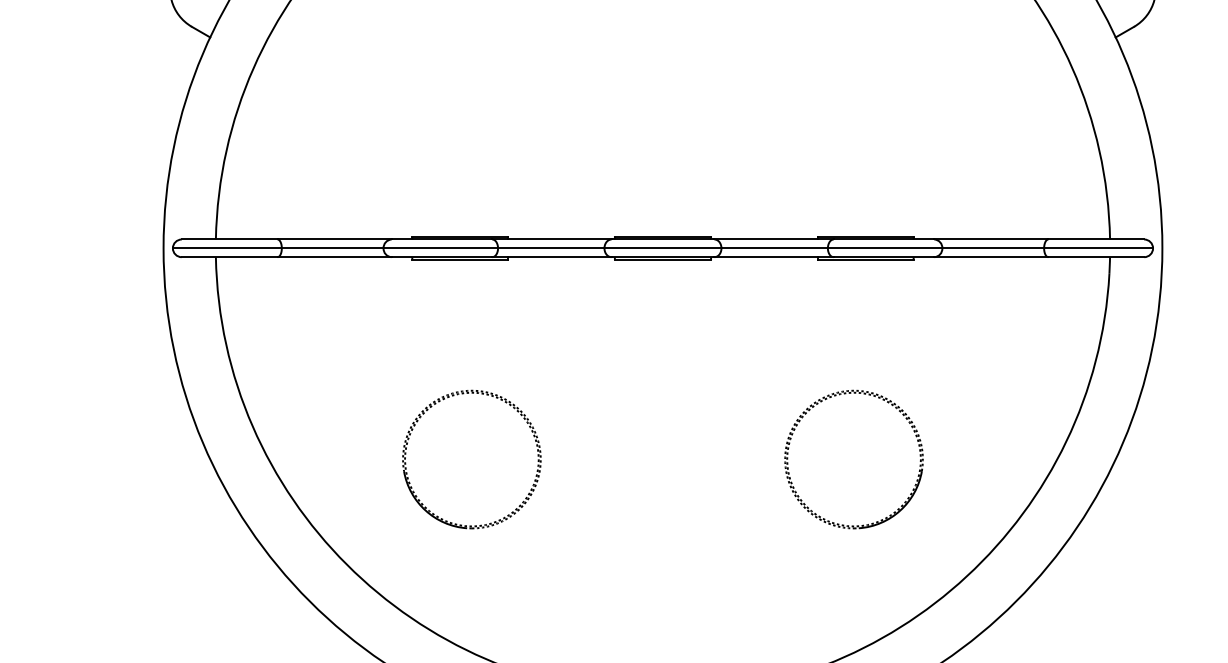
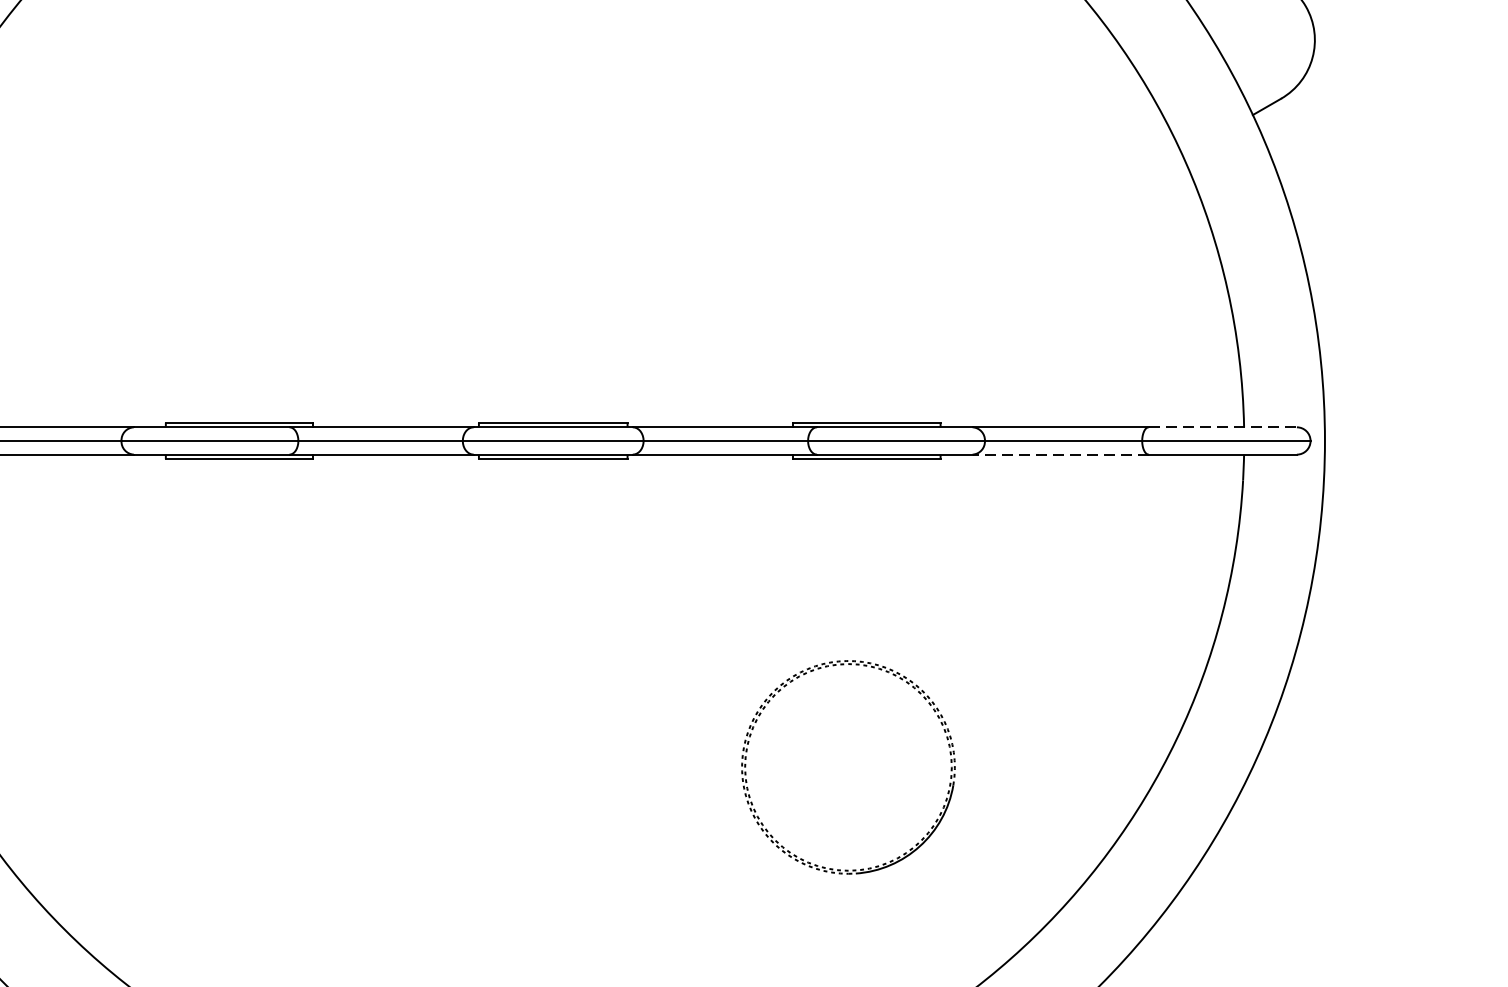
line: (1096, 239) -> (1223, 427), solid -> dashed
line: (991, 257) -> (1060, 455), solid -> dashed
part: (406, 463) -> (156, 773), removed

